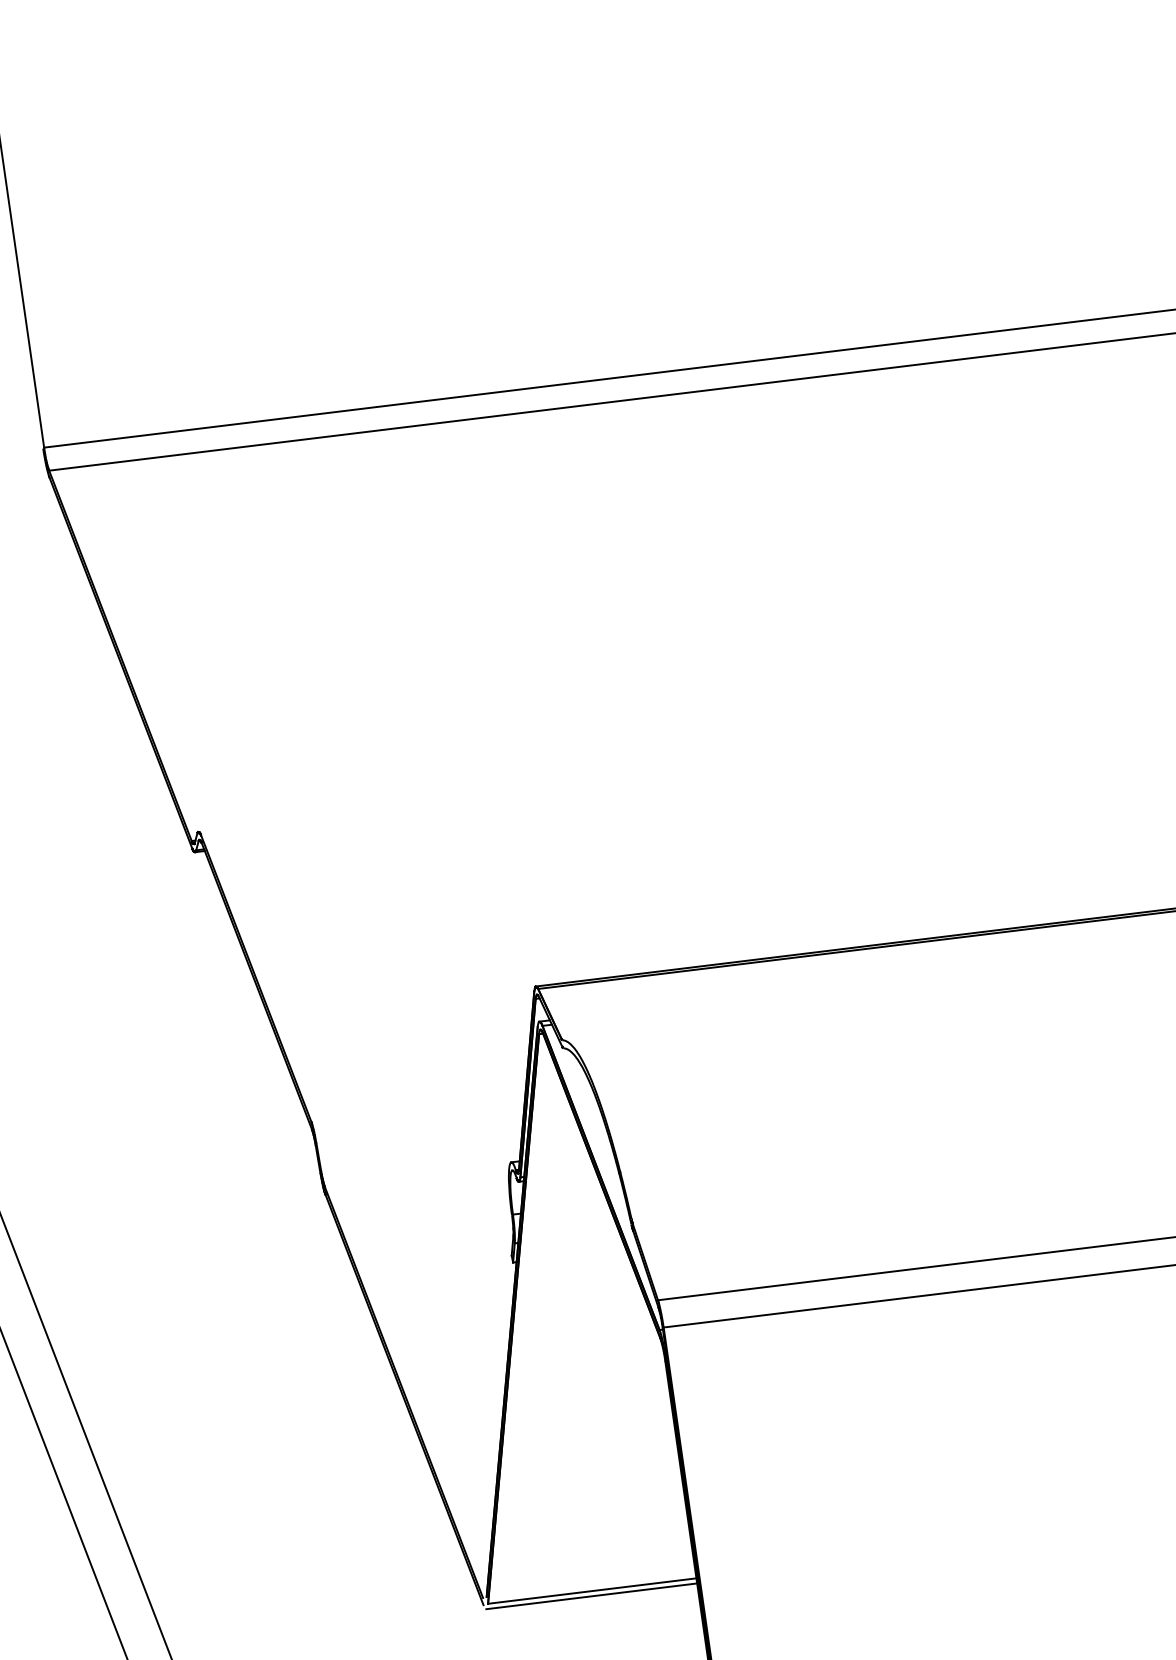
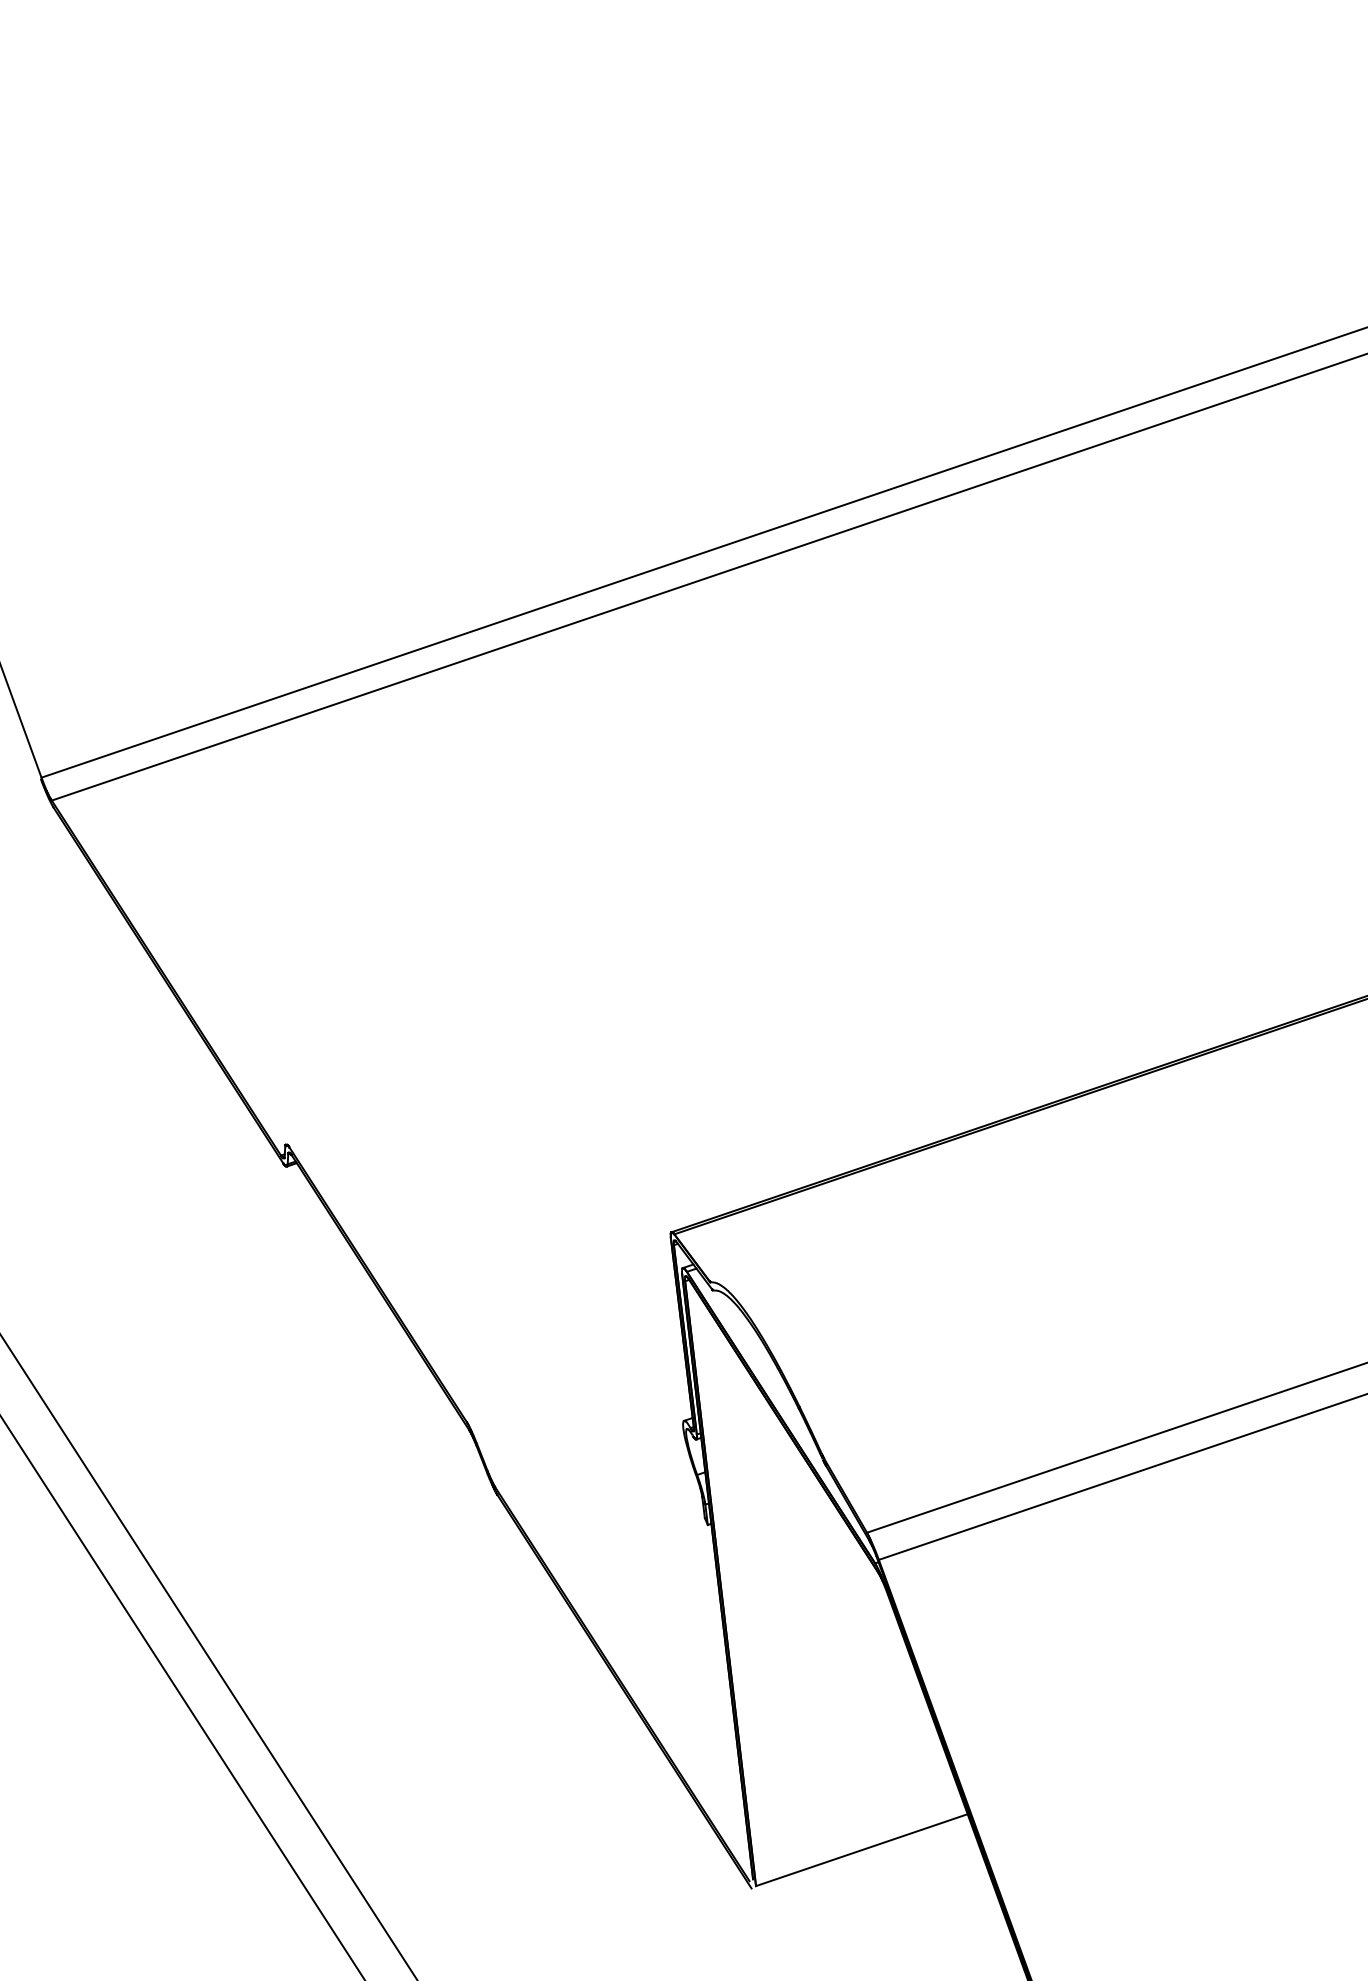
line: (591, 1596) -> (862, 1855), removed

